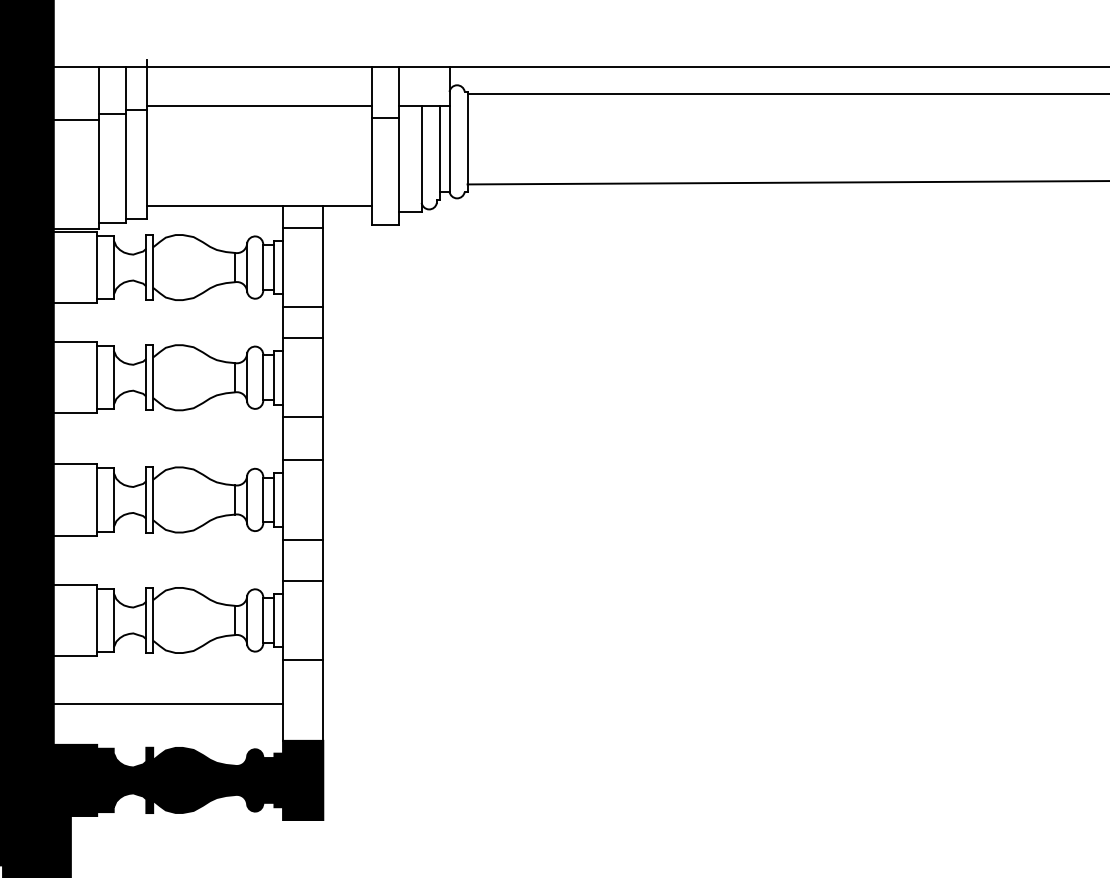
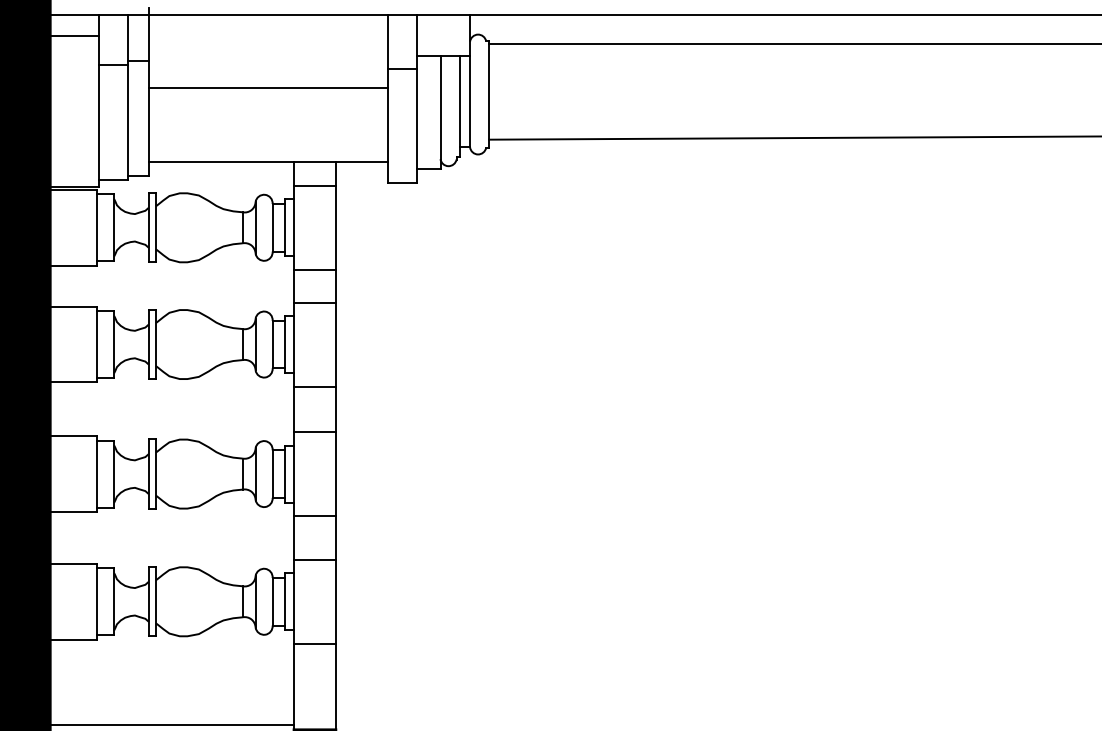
line: (258, 105) -> (267, 87), moved
line: (76, 120) -> (74, 35), moved
line: (168, 703) -> (172, 724), moved

